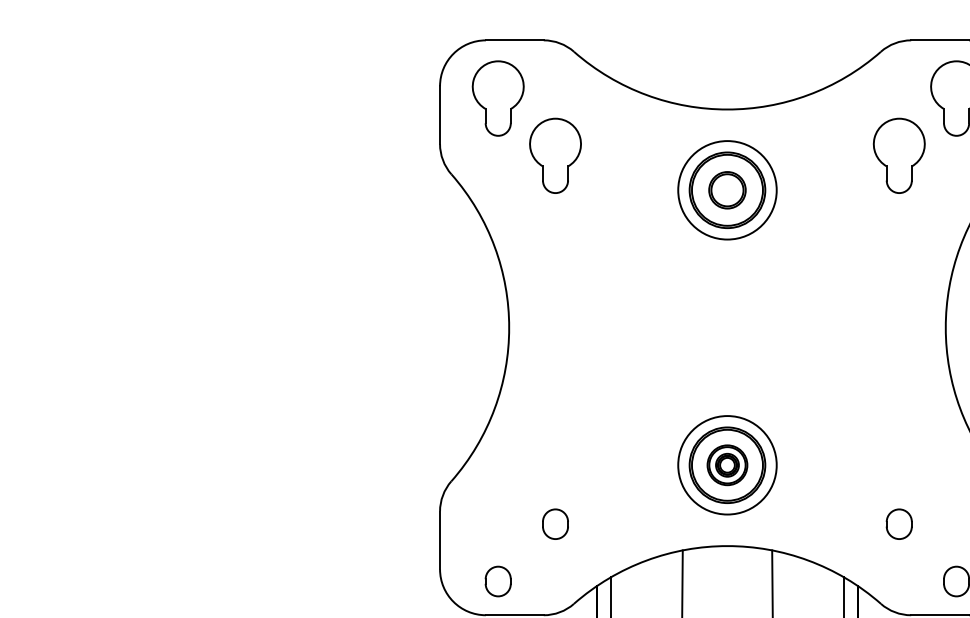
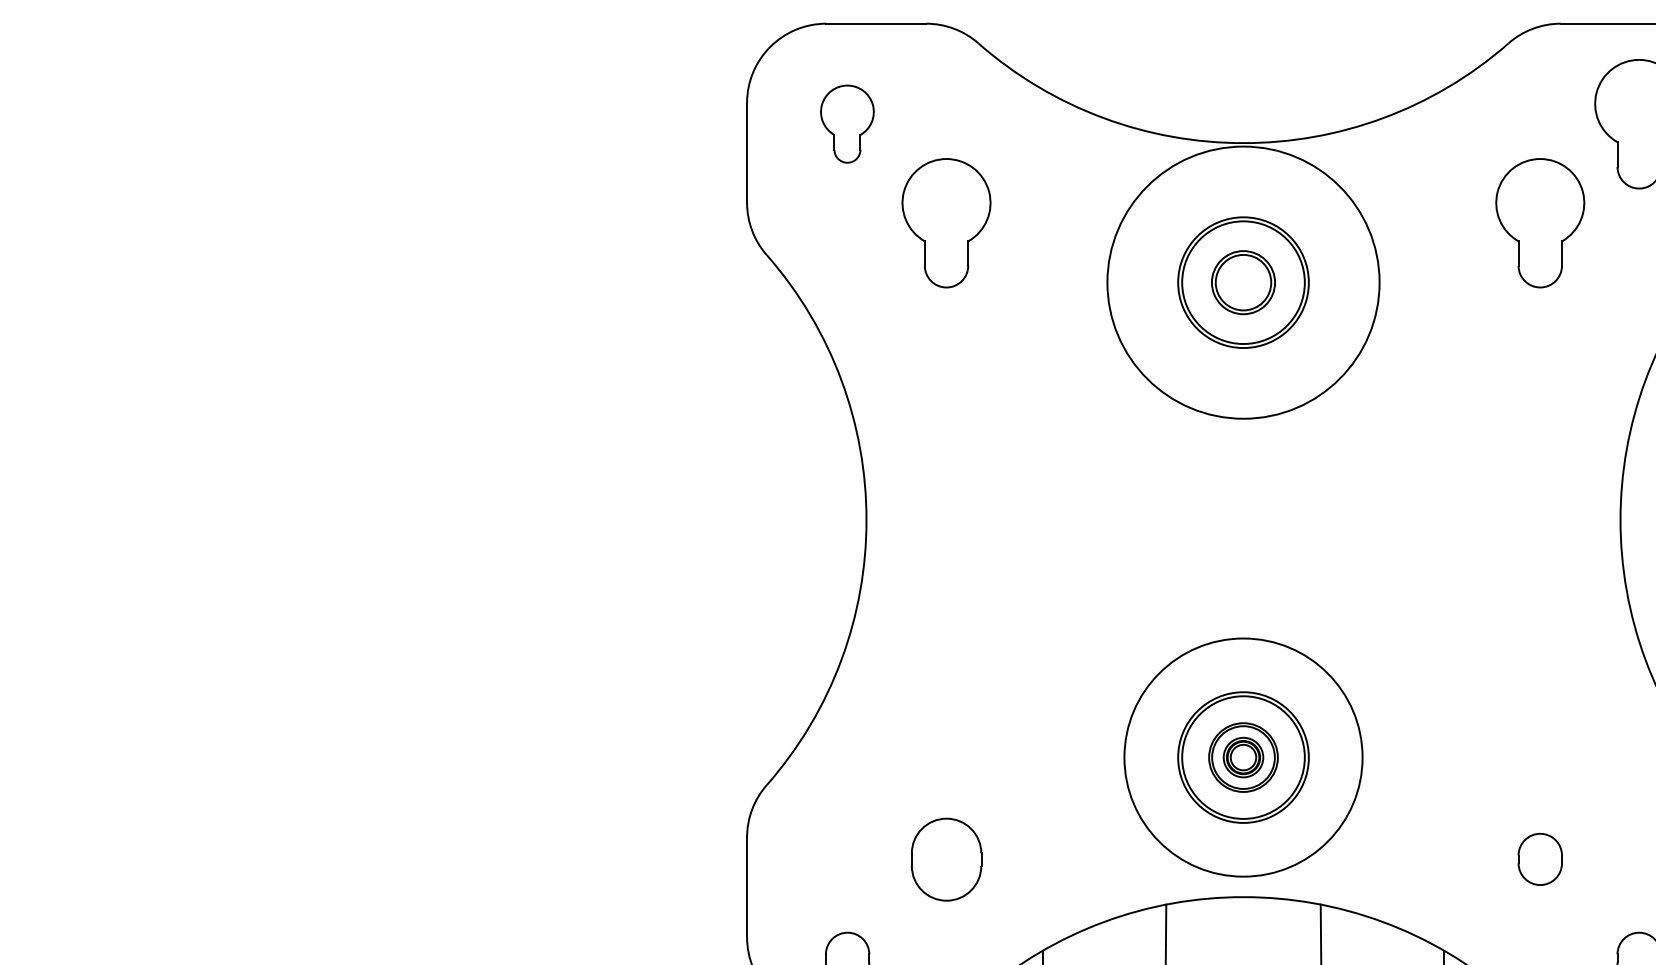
part: (497, 98) -> (846, 124), size x0.6
circle: (727, 190) -> (1243, 282), size x1.6
circle: (727, 465) -> (1243, 757), size x1.4
part: (555, 523) -> (946, 858), size x1.6

